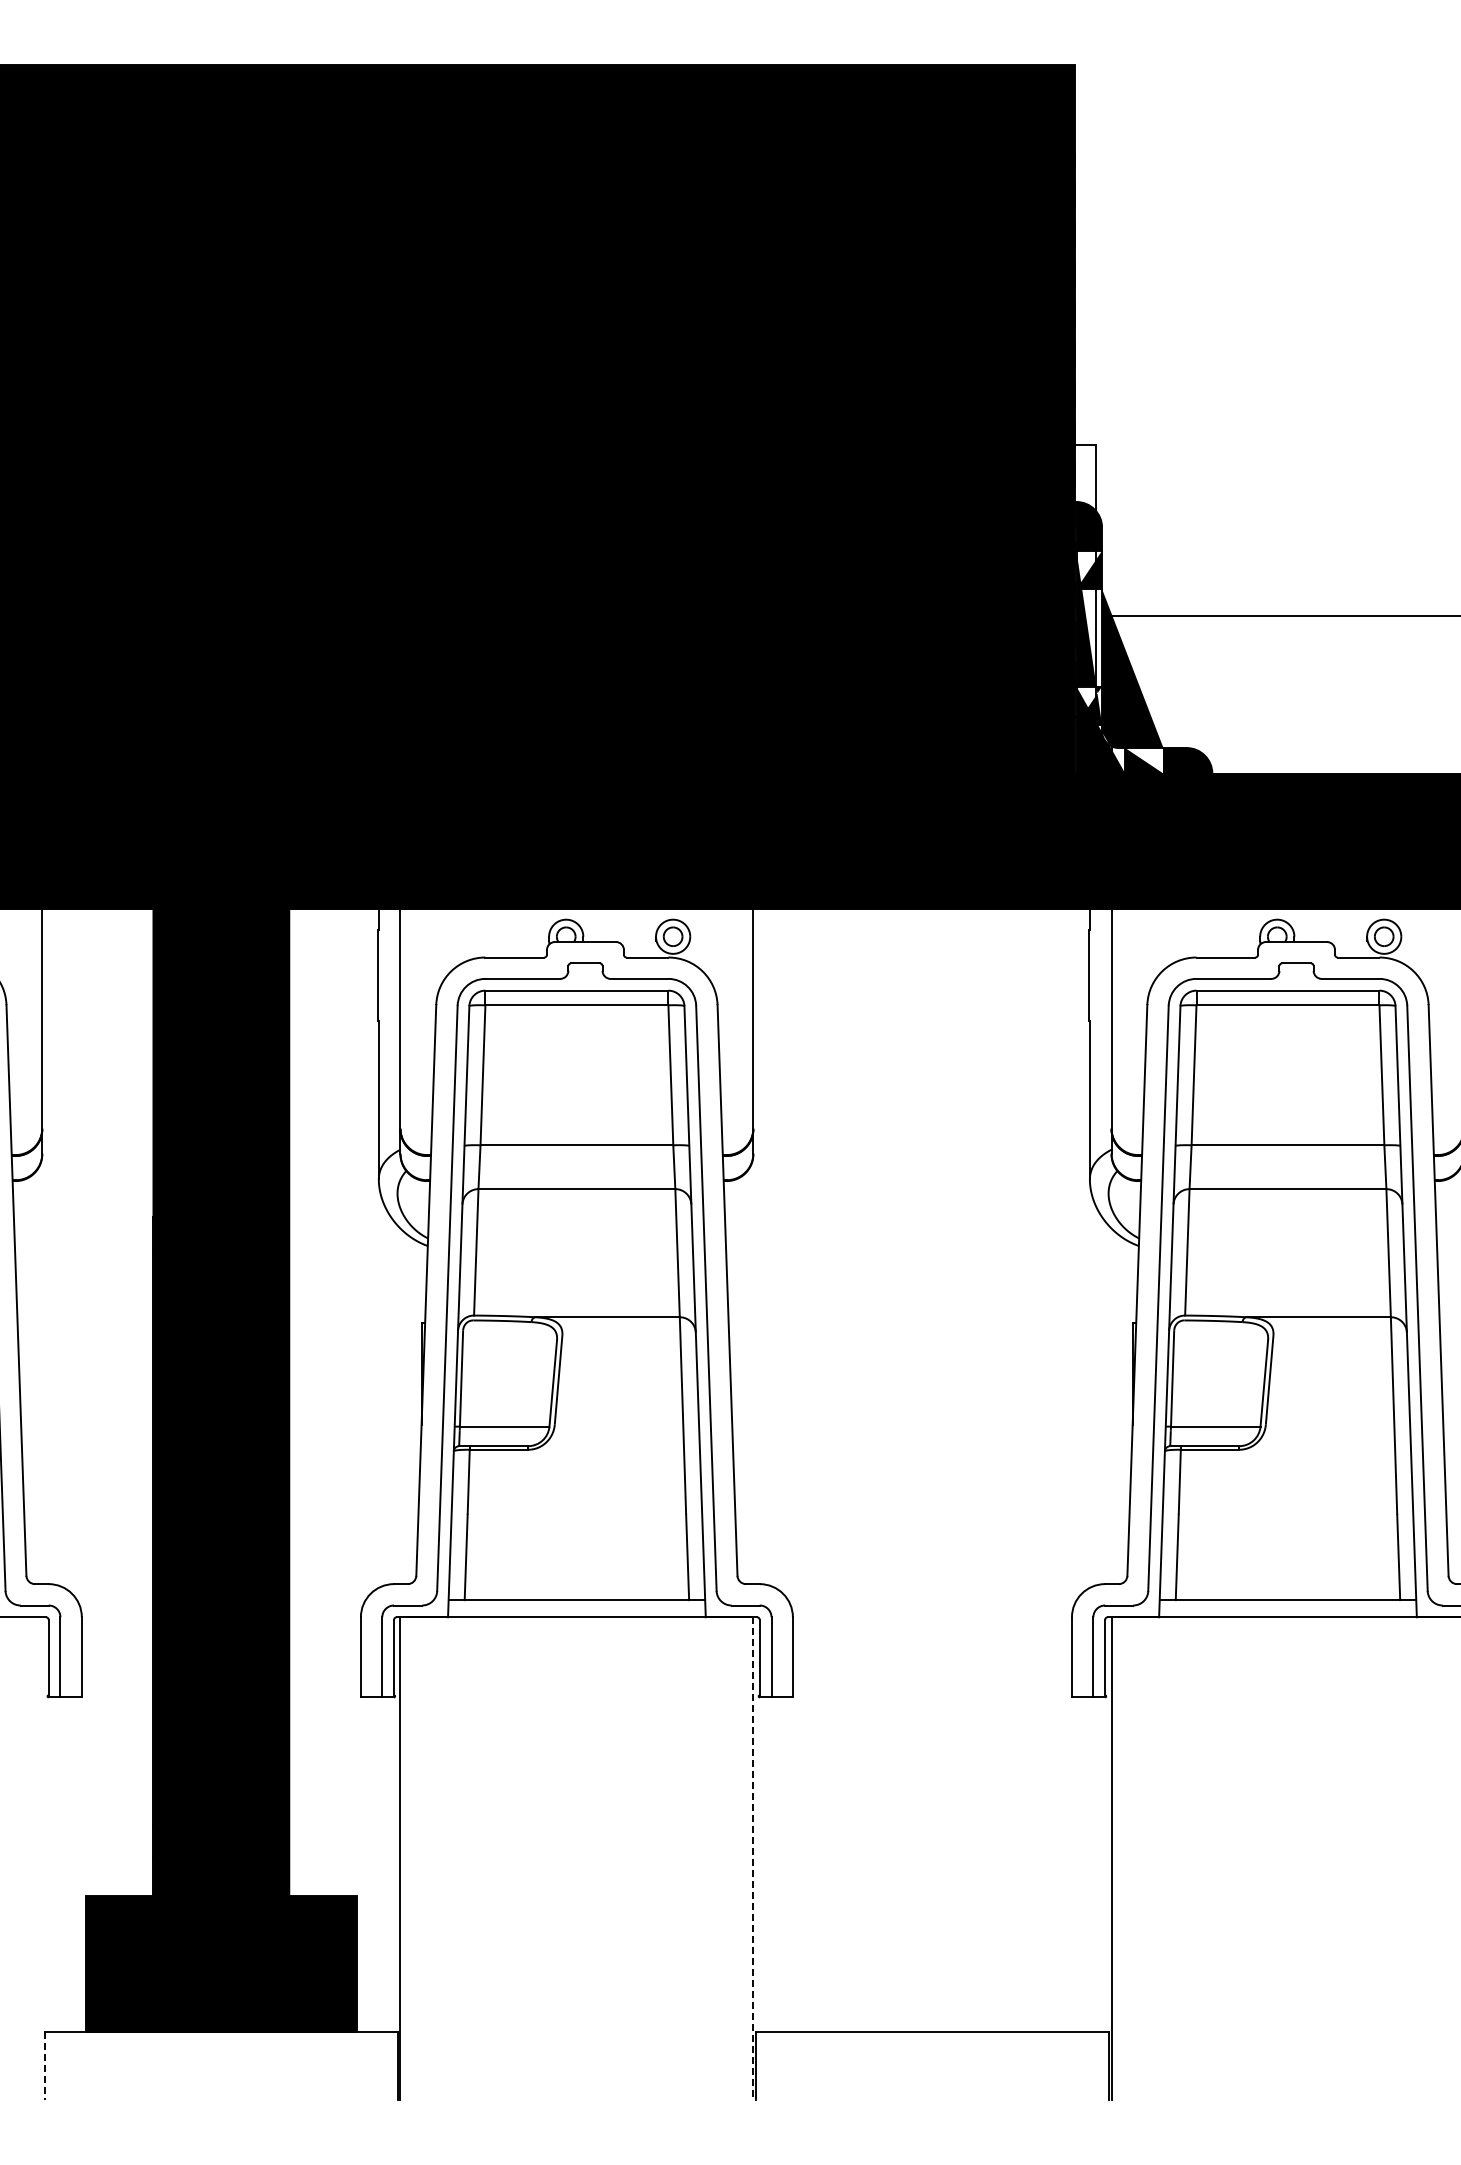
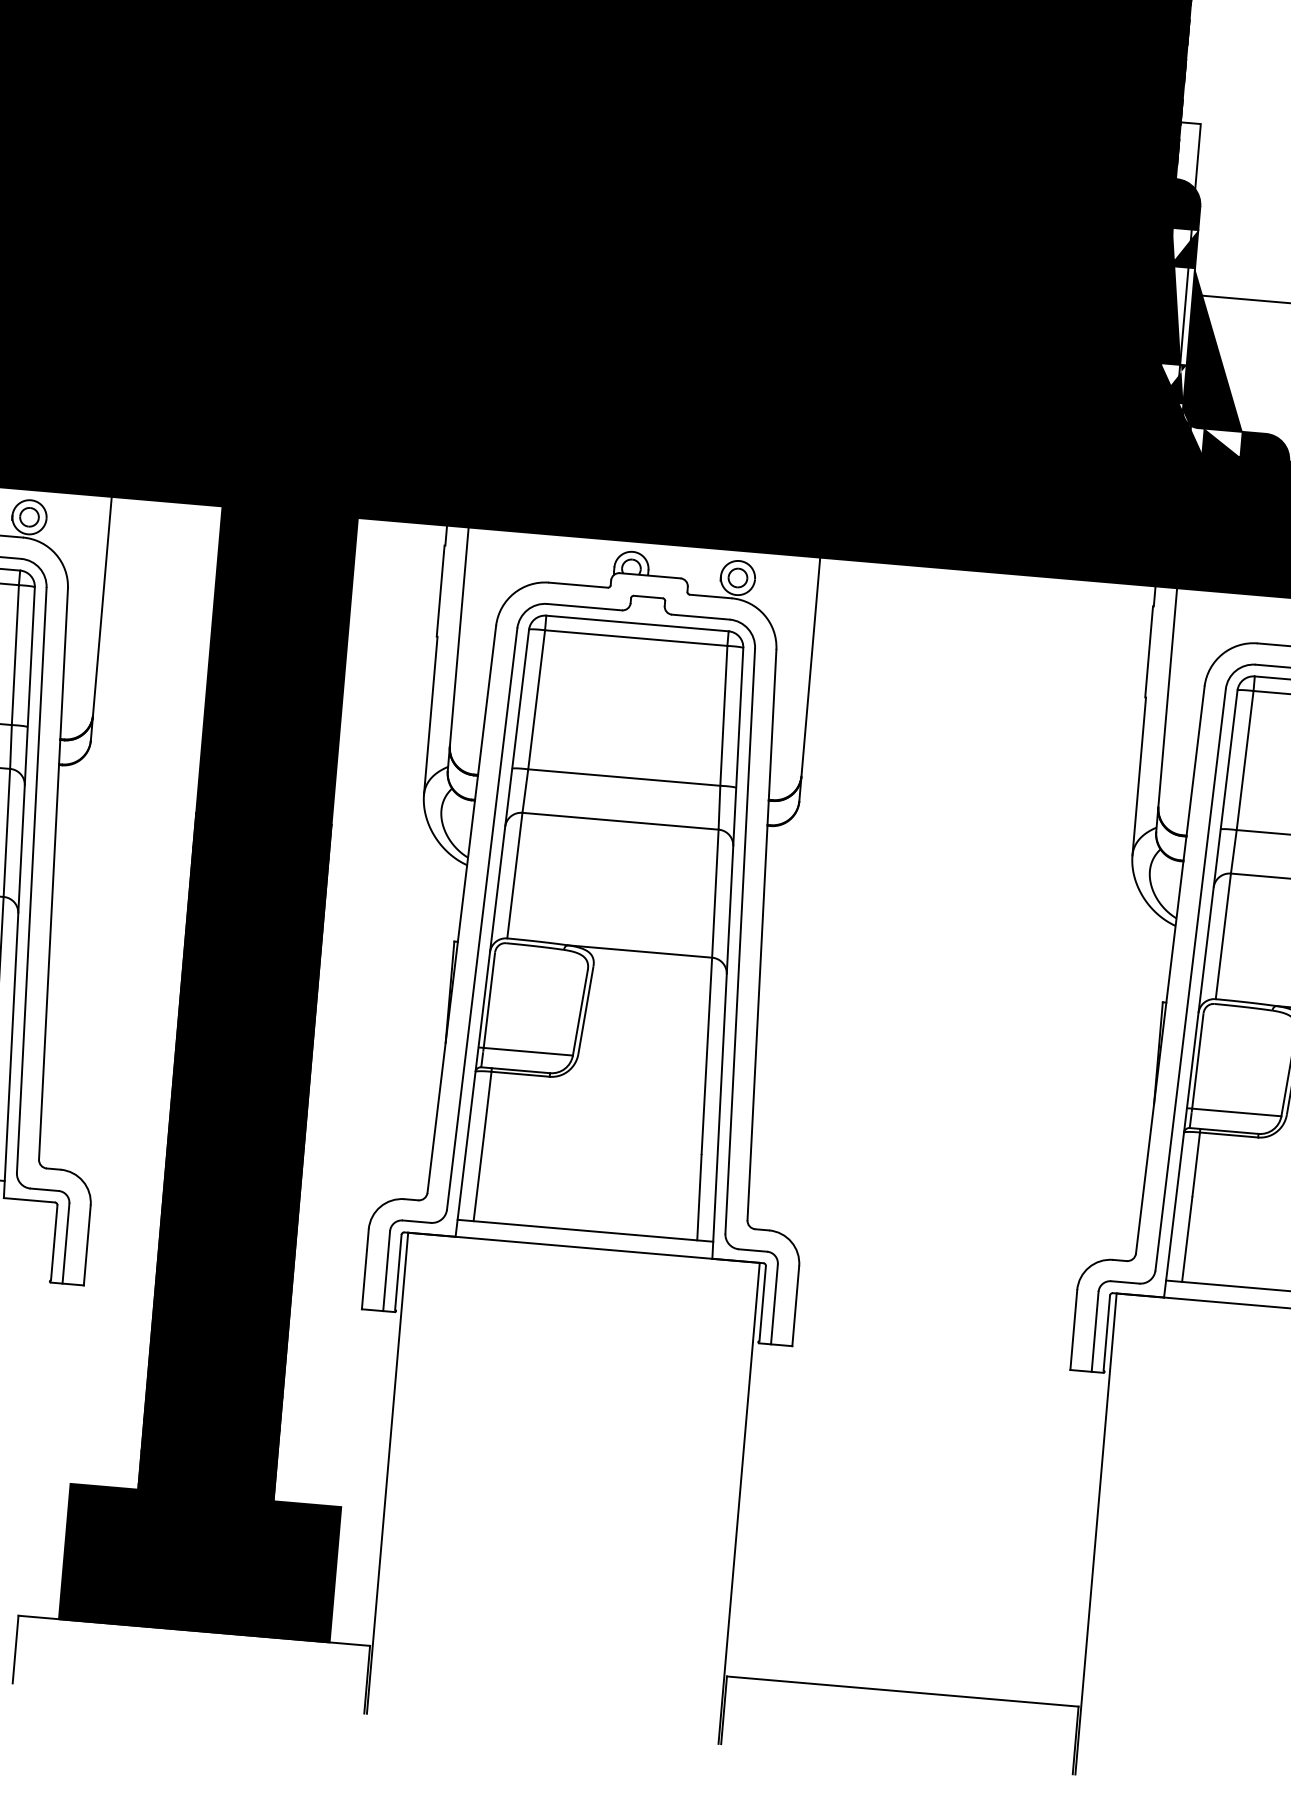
line: (753, 1859) -> (739, 1504), dashed -> solid
line: (44, 2066) -> (15, 1649), dashed -> solid

